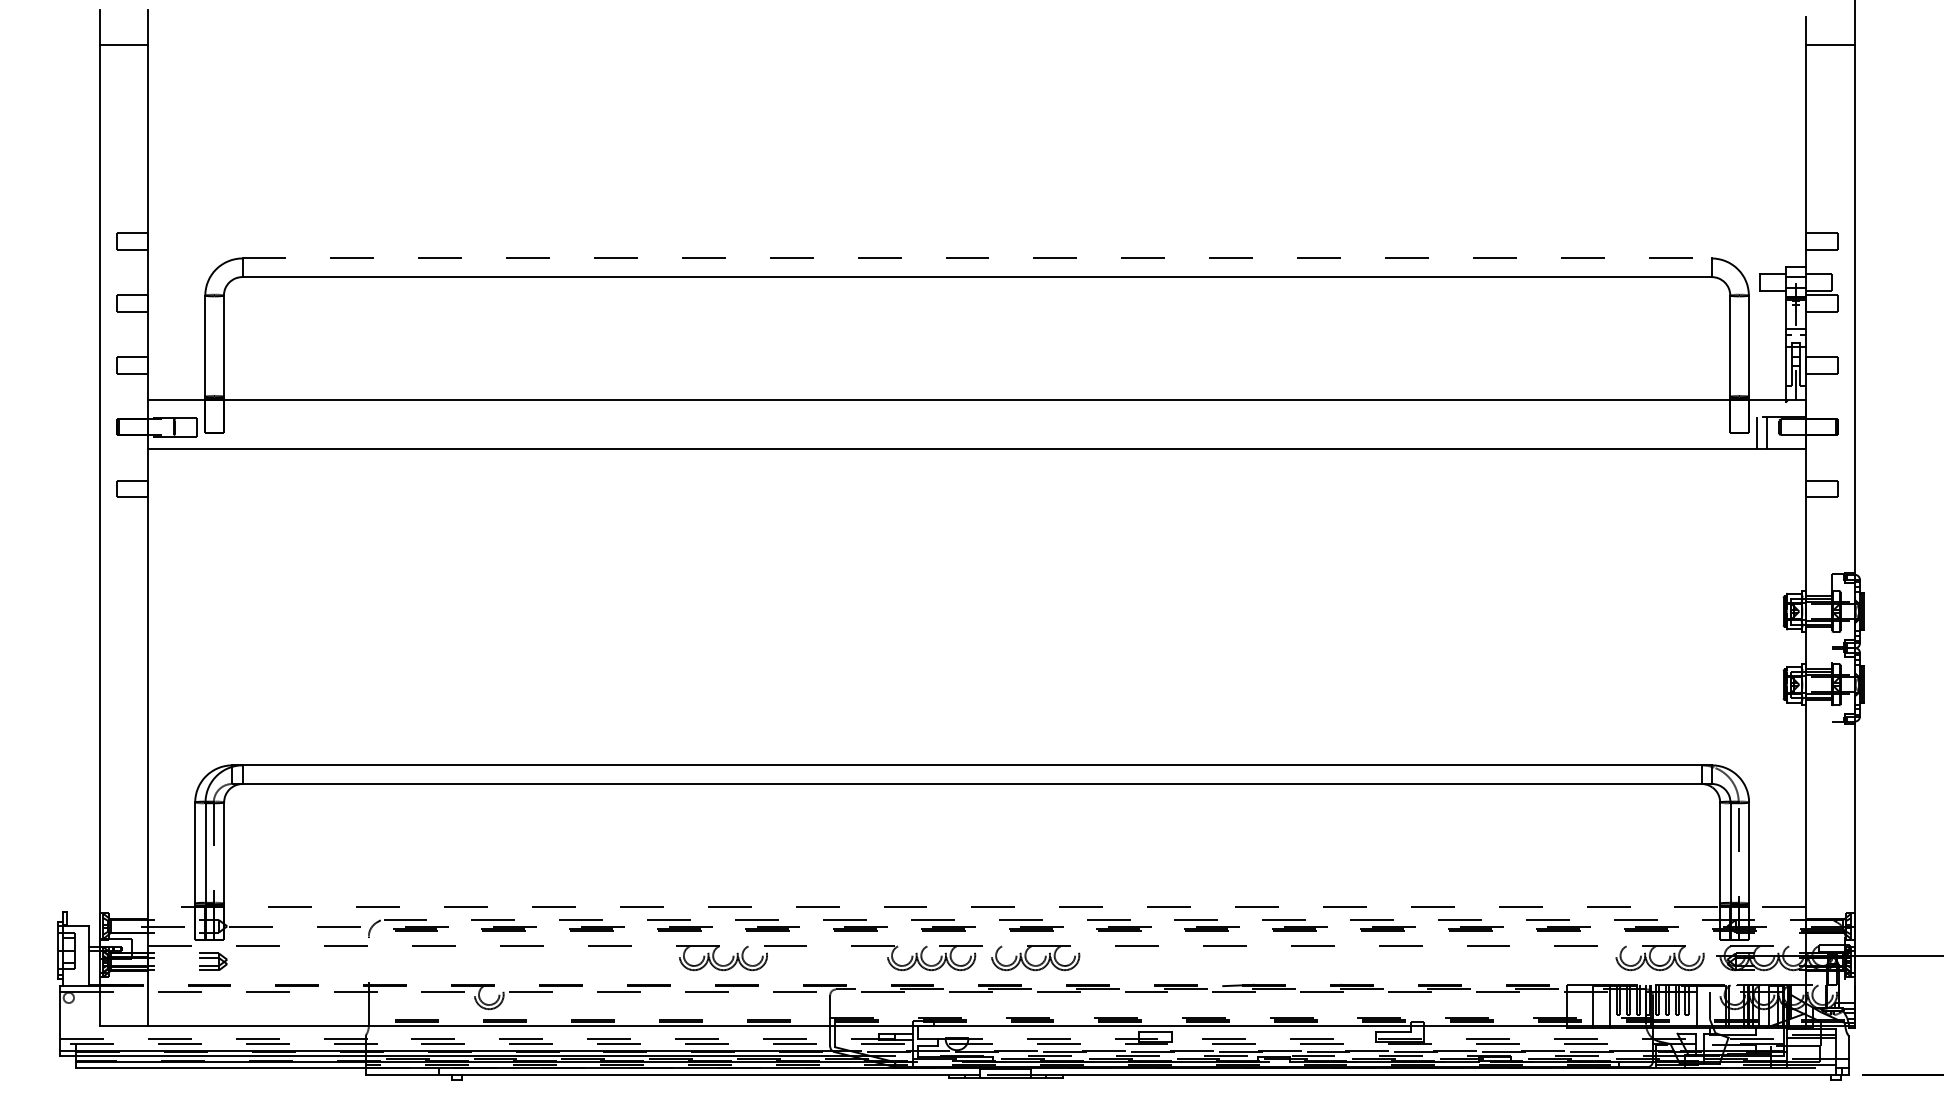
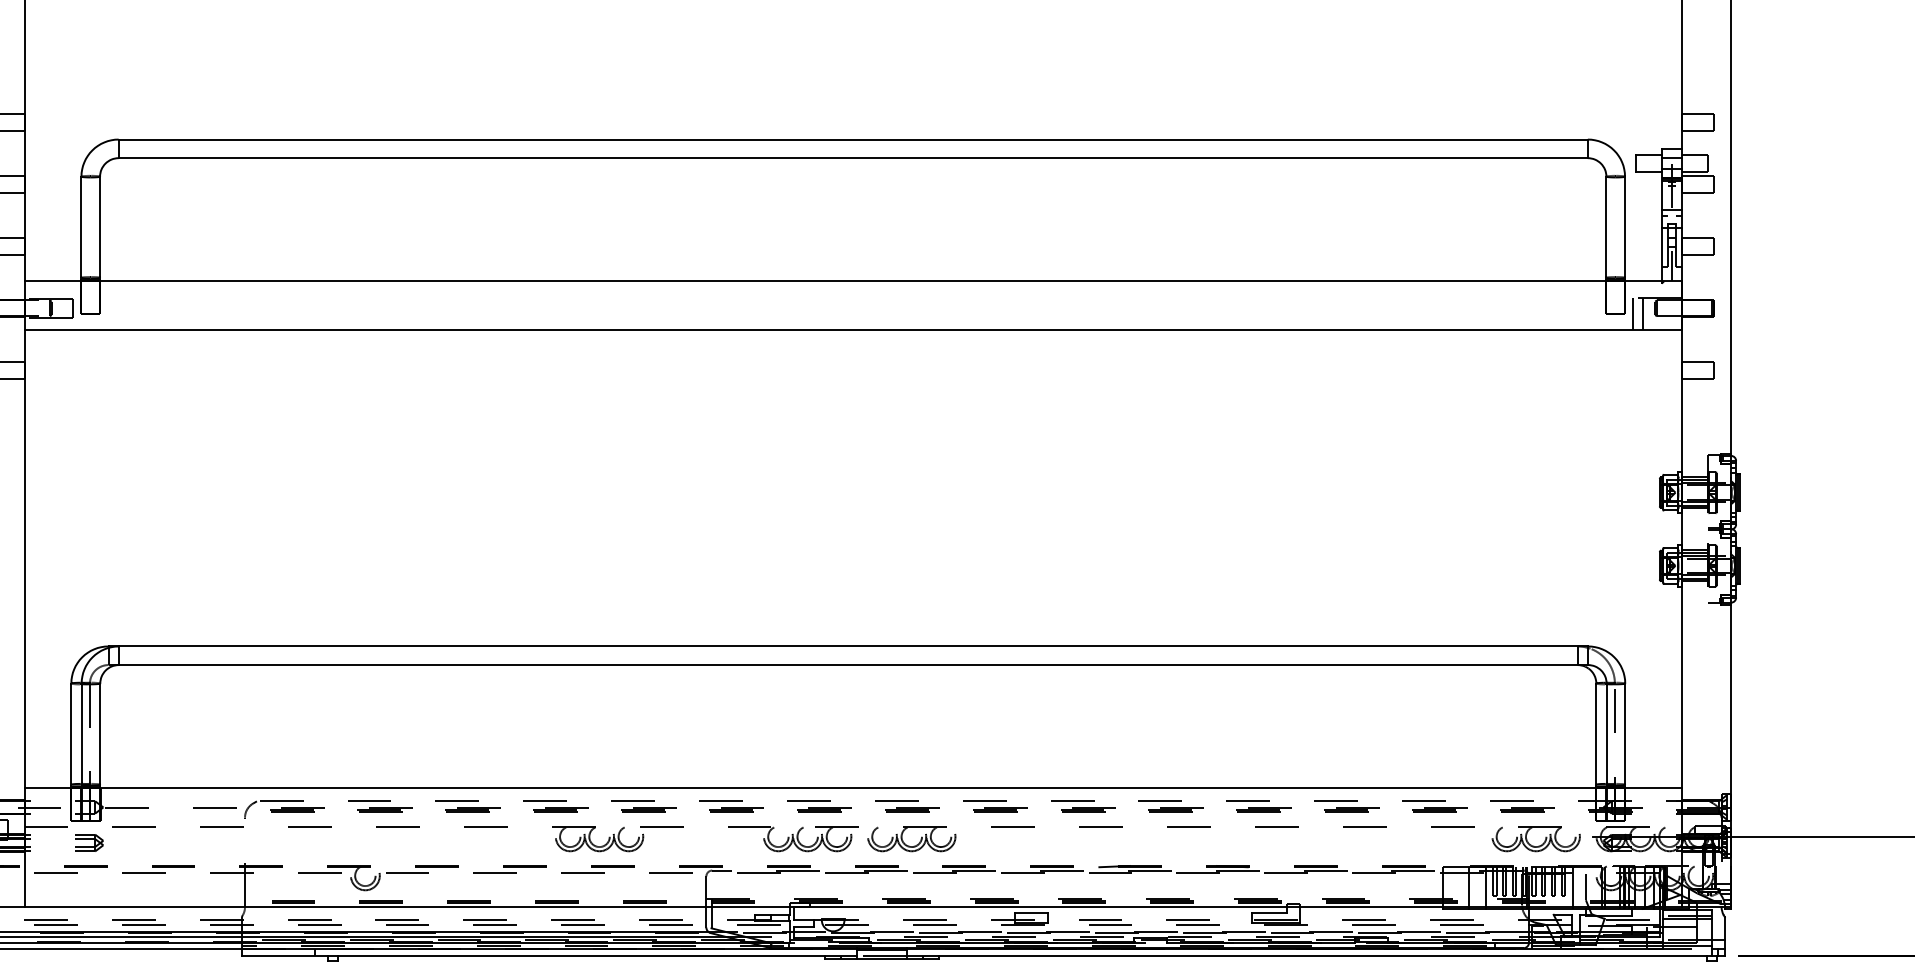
line: (977, 258) -> (853, 139), dashed -> solid
line: (977, 906) -> (853, 787), dashed -> solid

